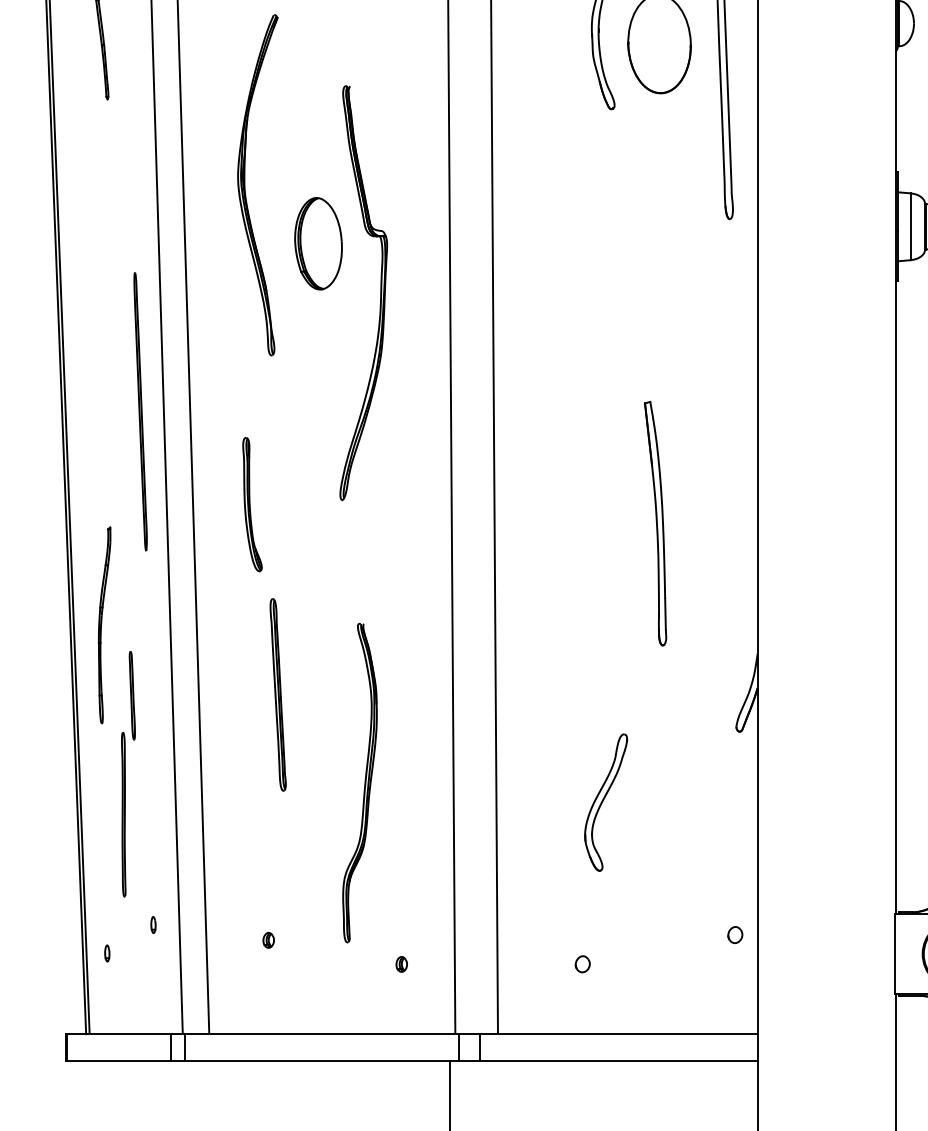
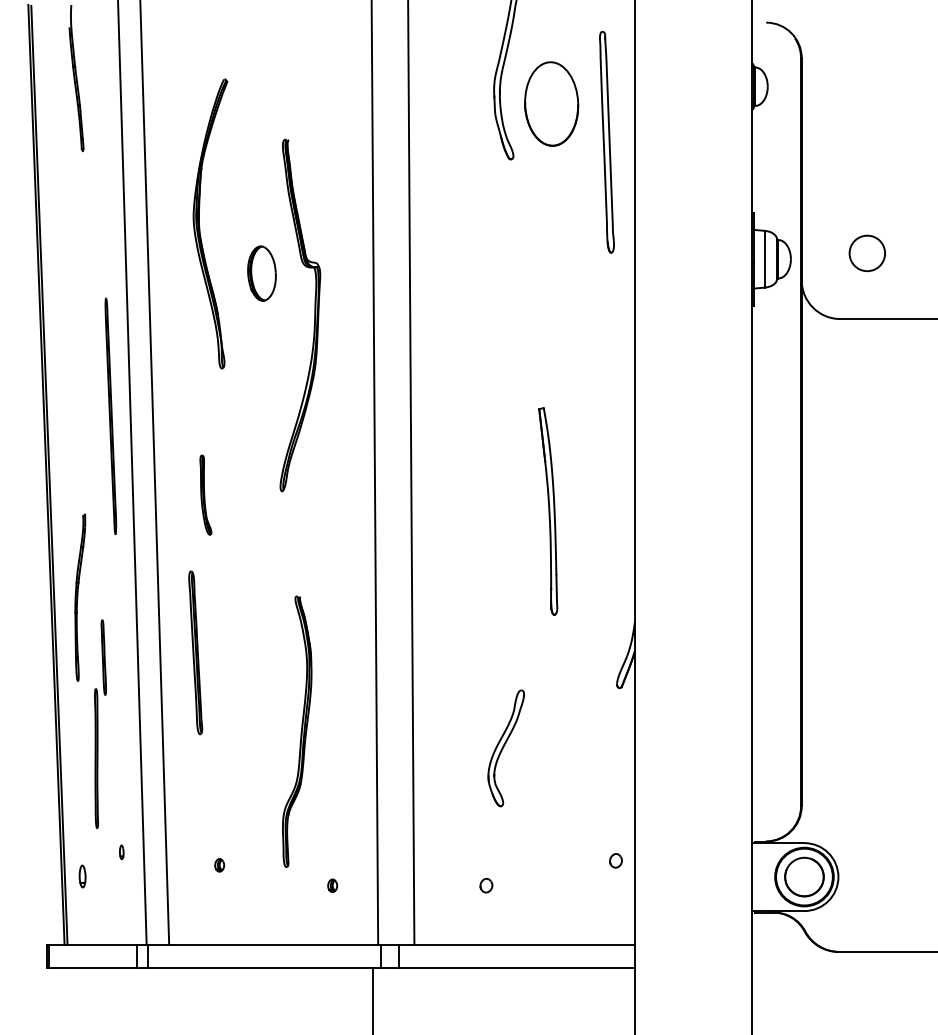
part: (317, 243) -> (261, 273), size x0.7
part: (252, 503) -> (205, 494), size x0.7
part: (277, 694) -> (195, 652), moved
part: (107, 953) -> (82, 876), size x1.6

